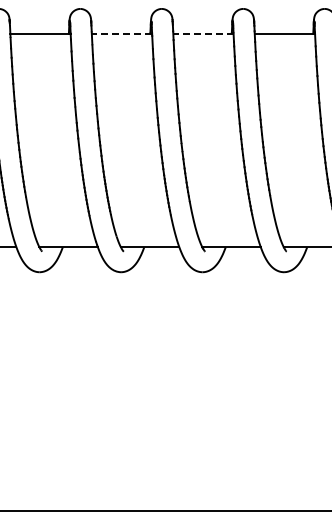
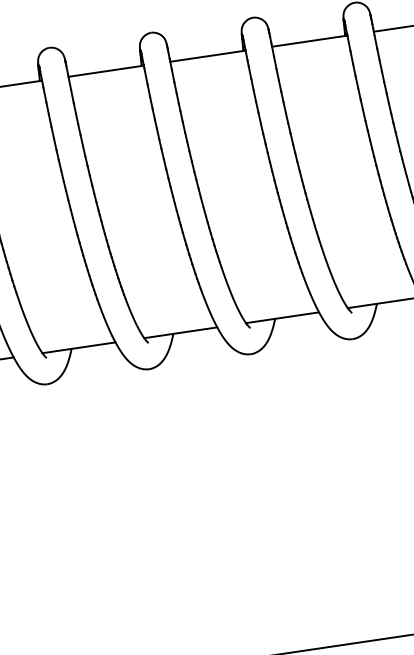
line: (121, 33) -> (105, 70), dashed -> solid
line: (202, 33) -> (206, 55), dashed -> solid

